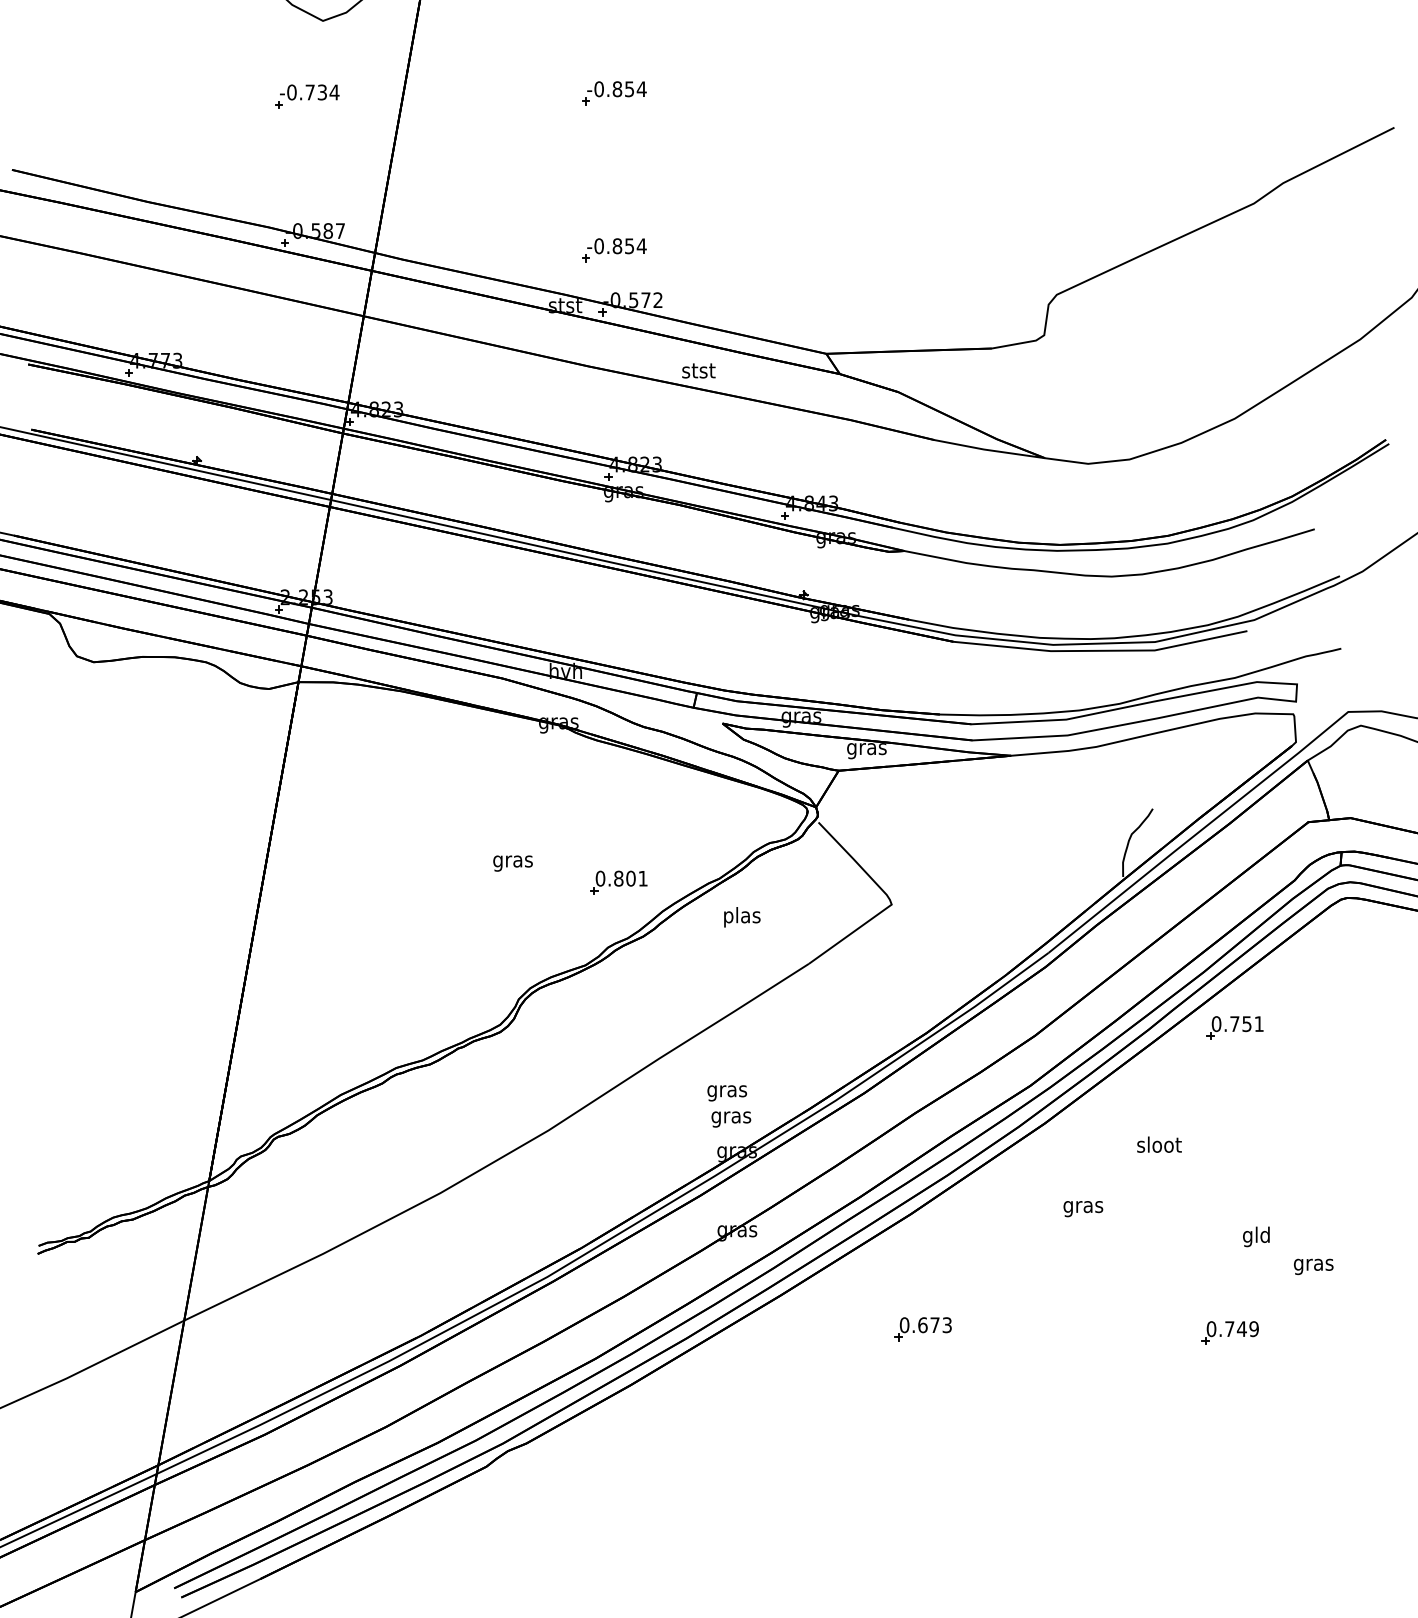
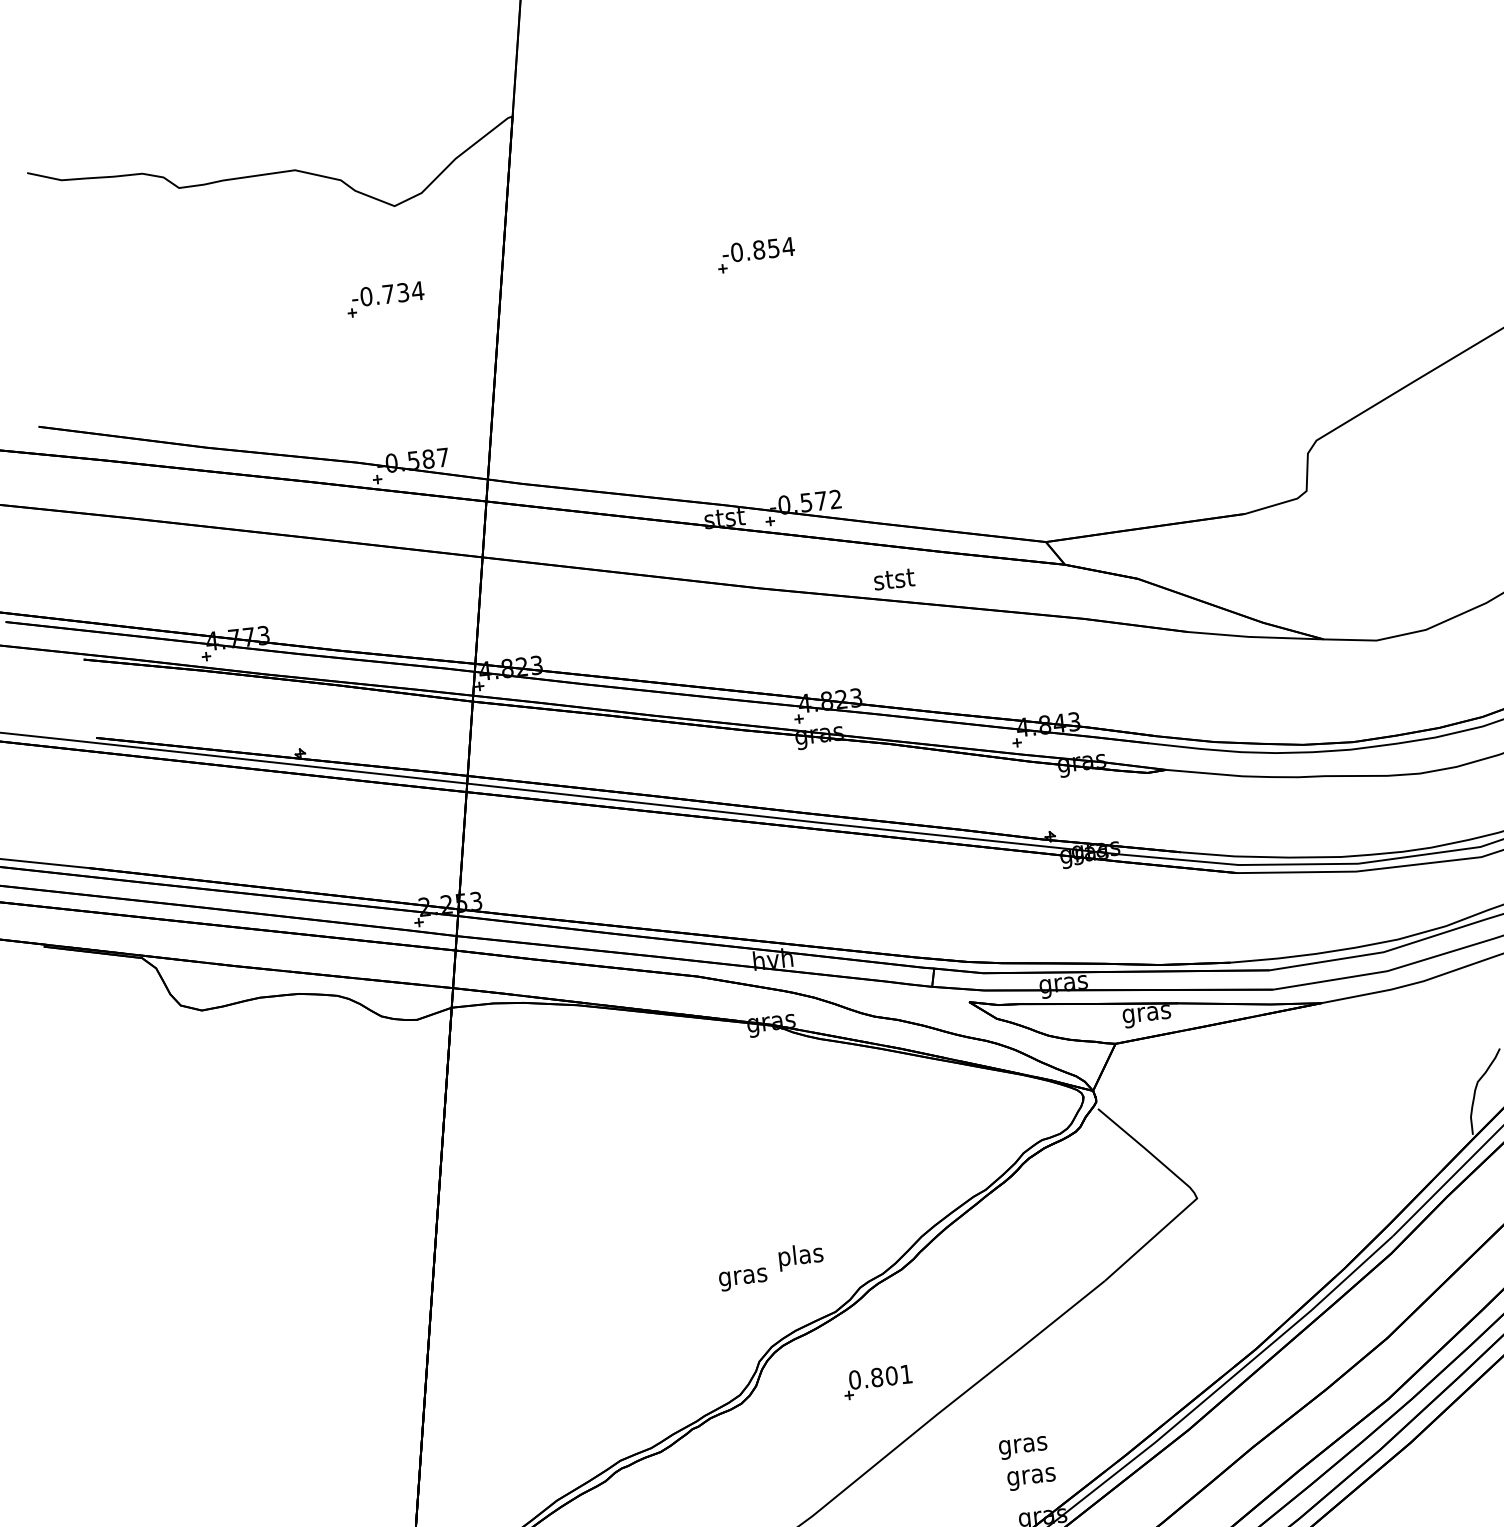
part: (614, 250) -> (776, 445), removed
text: (512, 863) -> (742, 1279), moved
part: (618, 882) -> (877, 1382), moved
text: (742, 917) -> (801, 1257), moved

